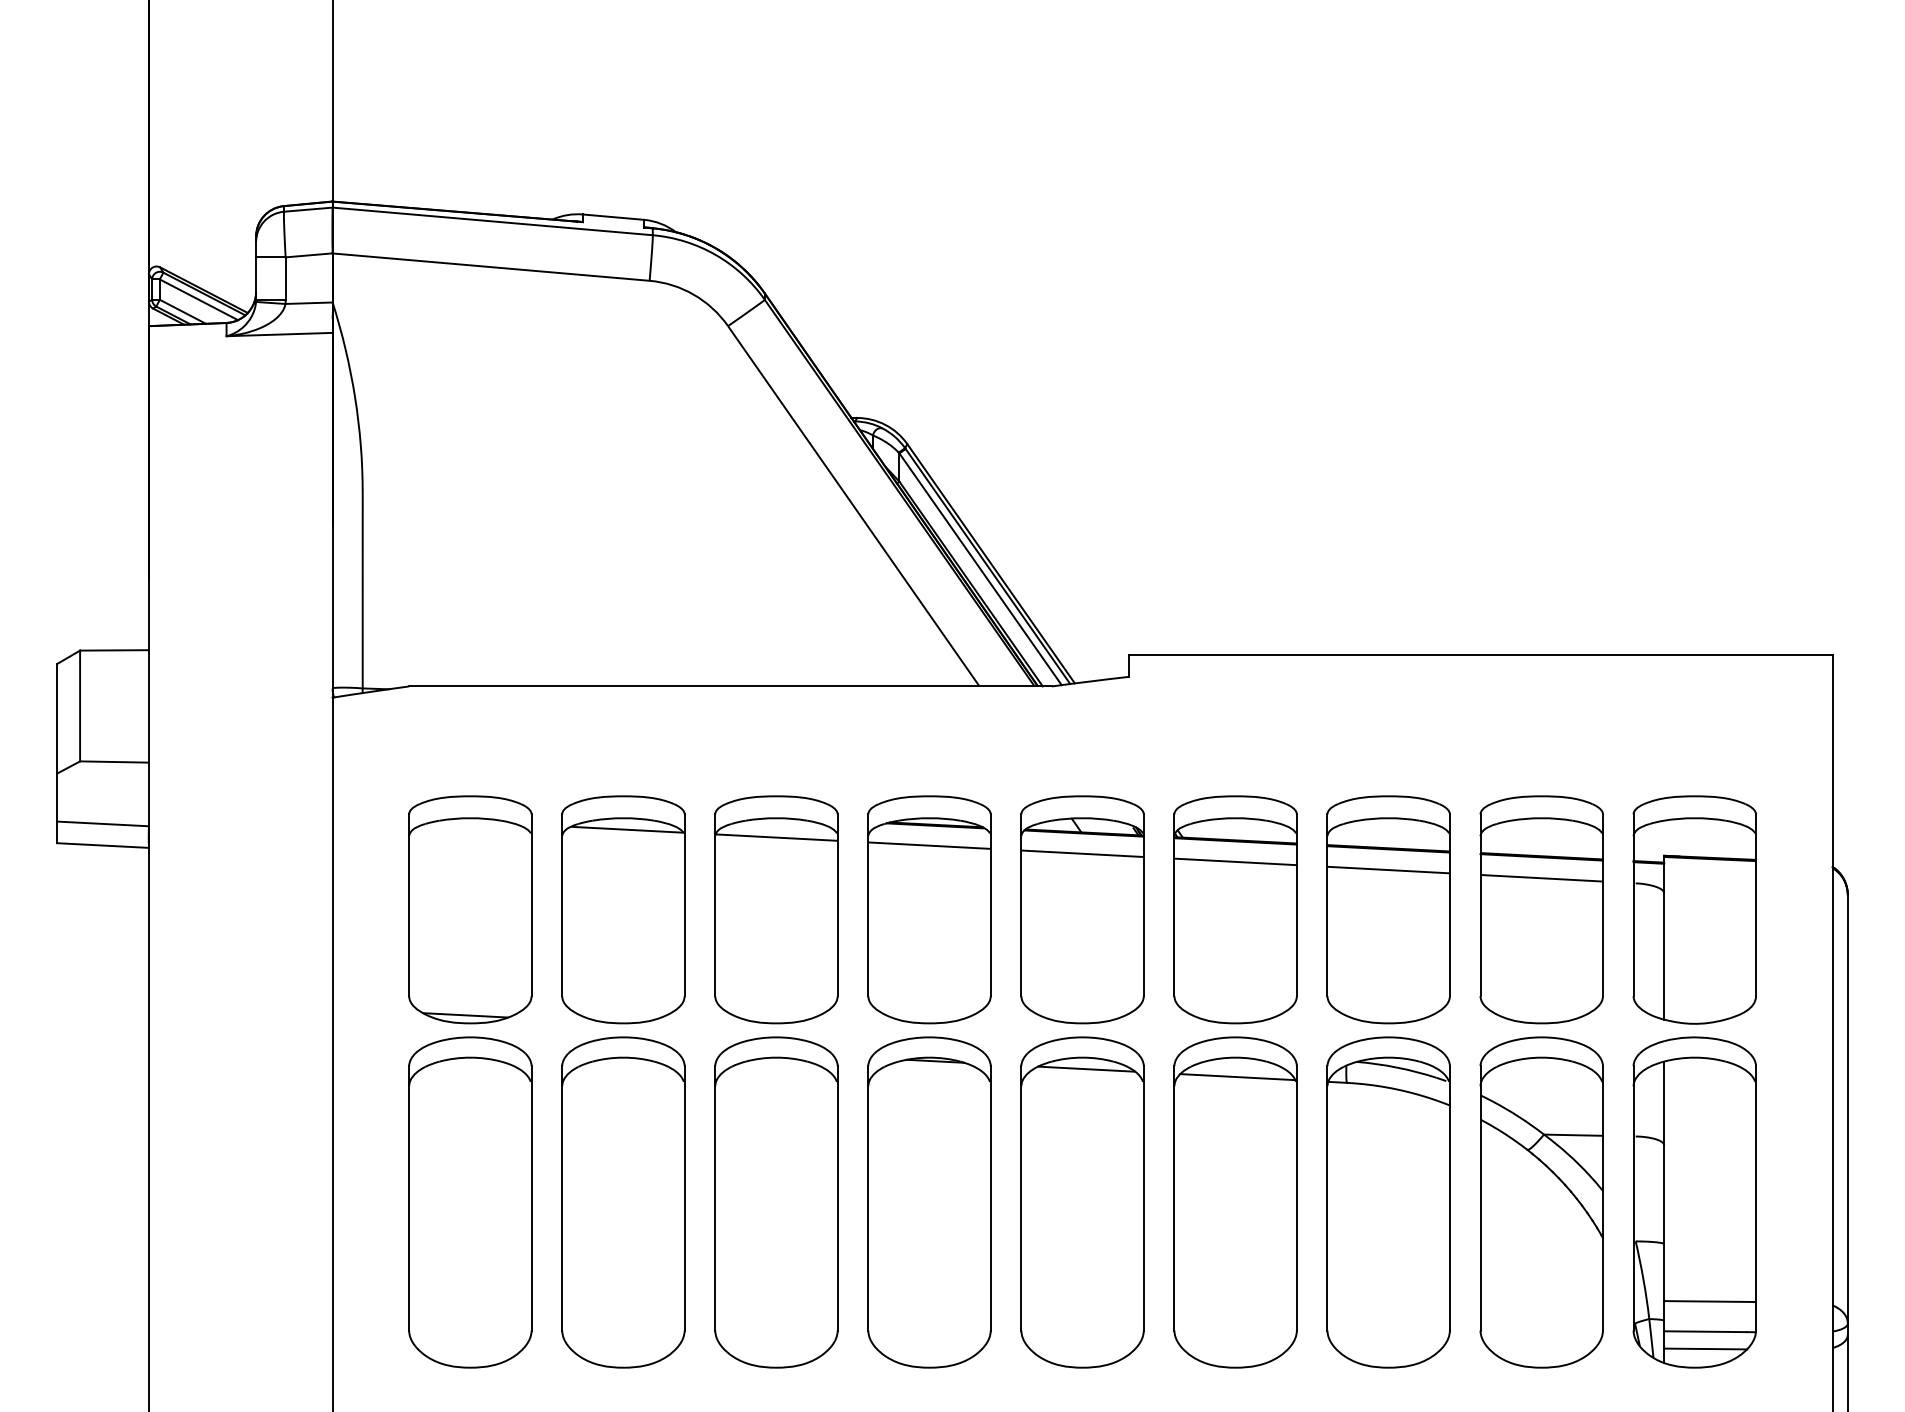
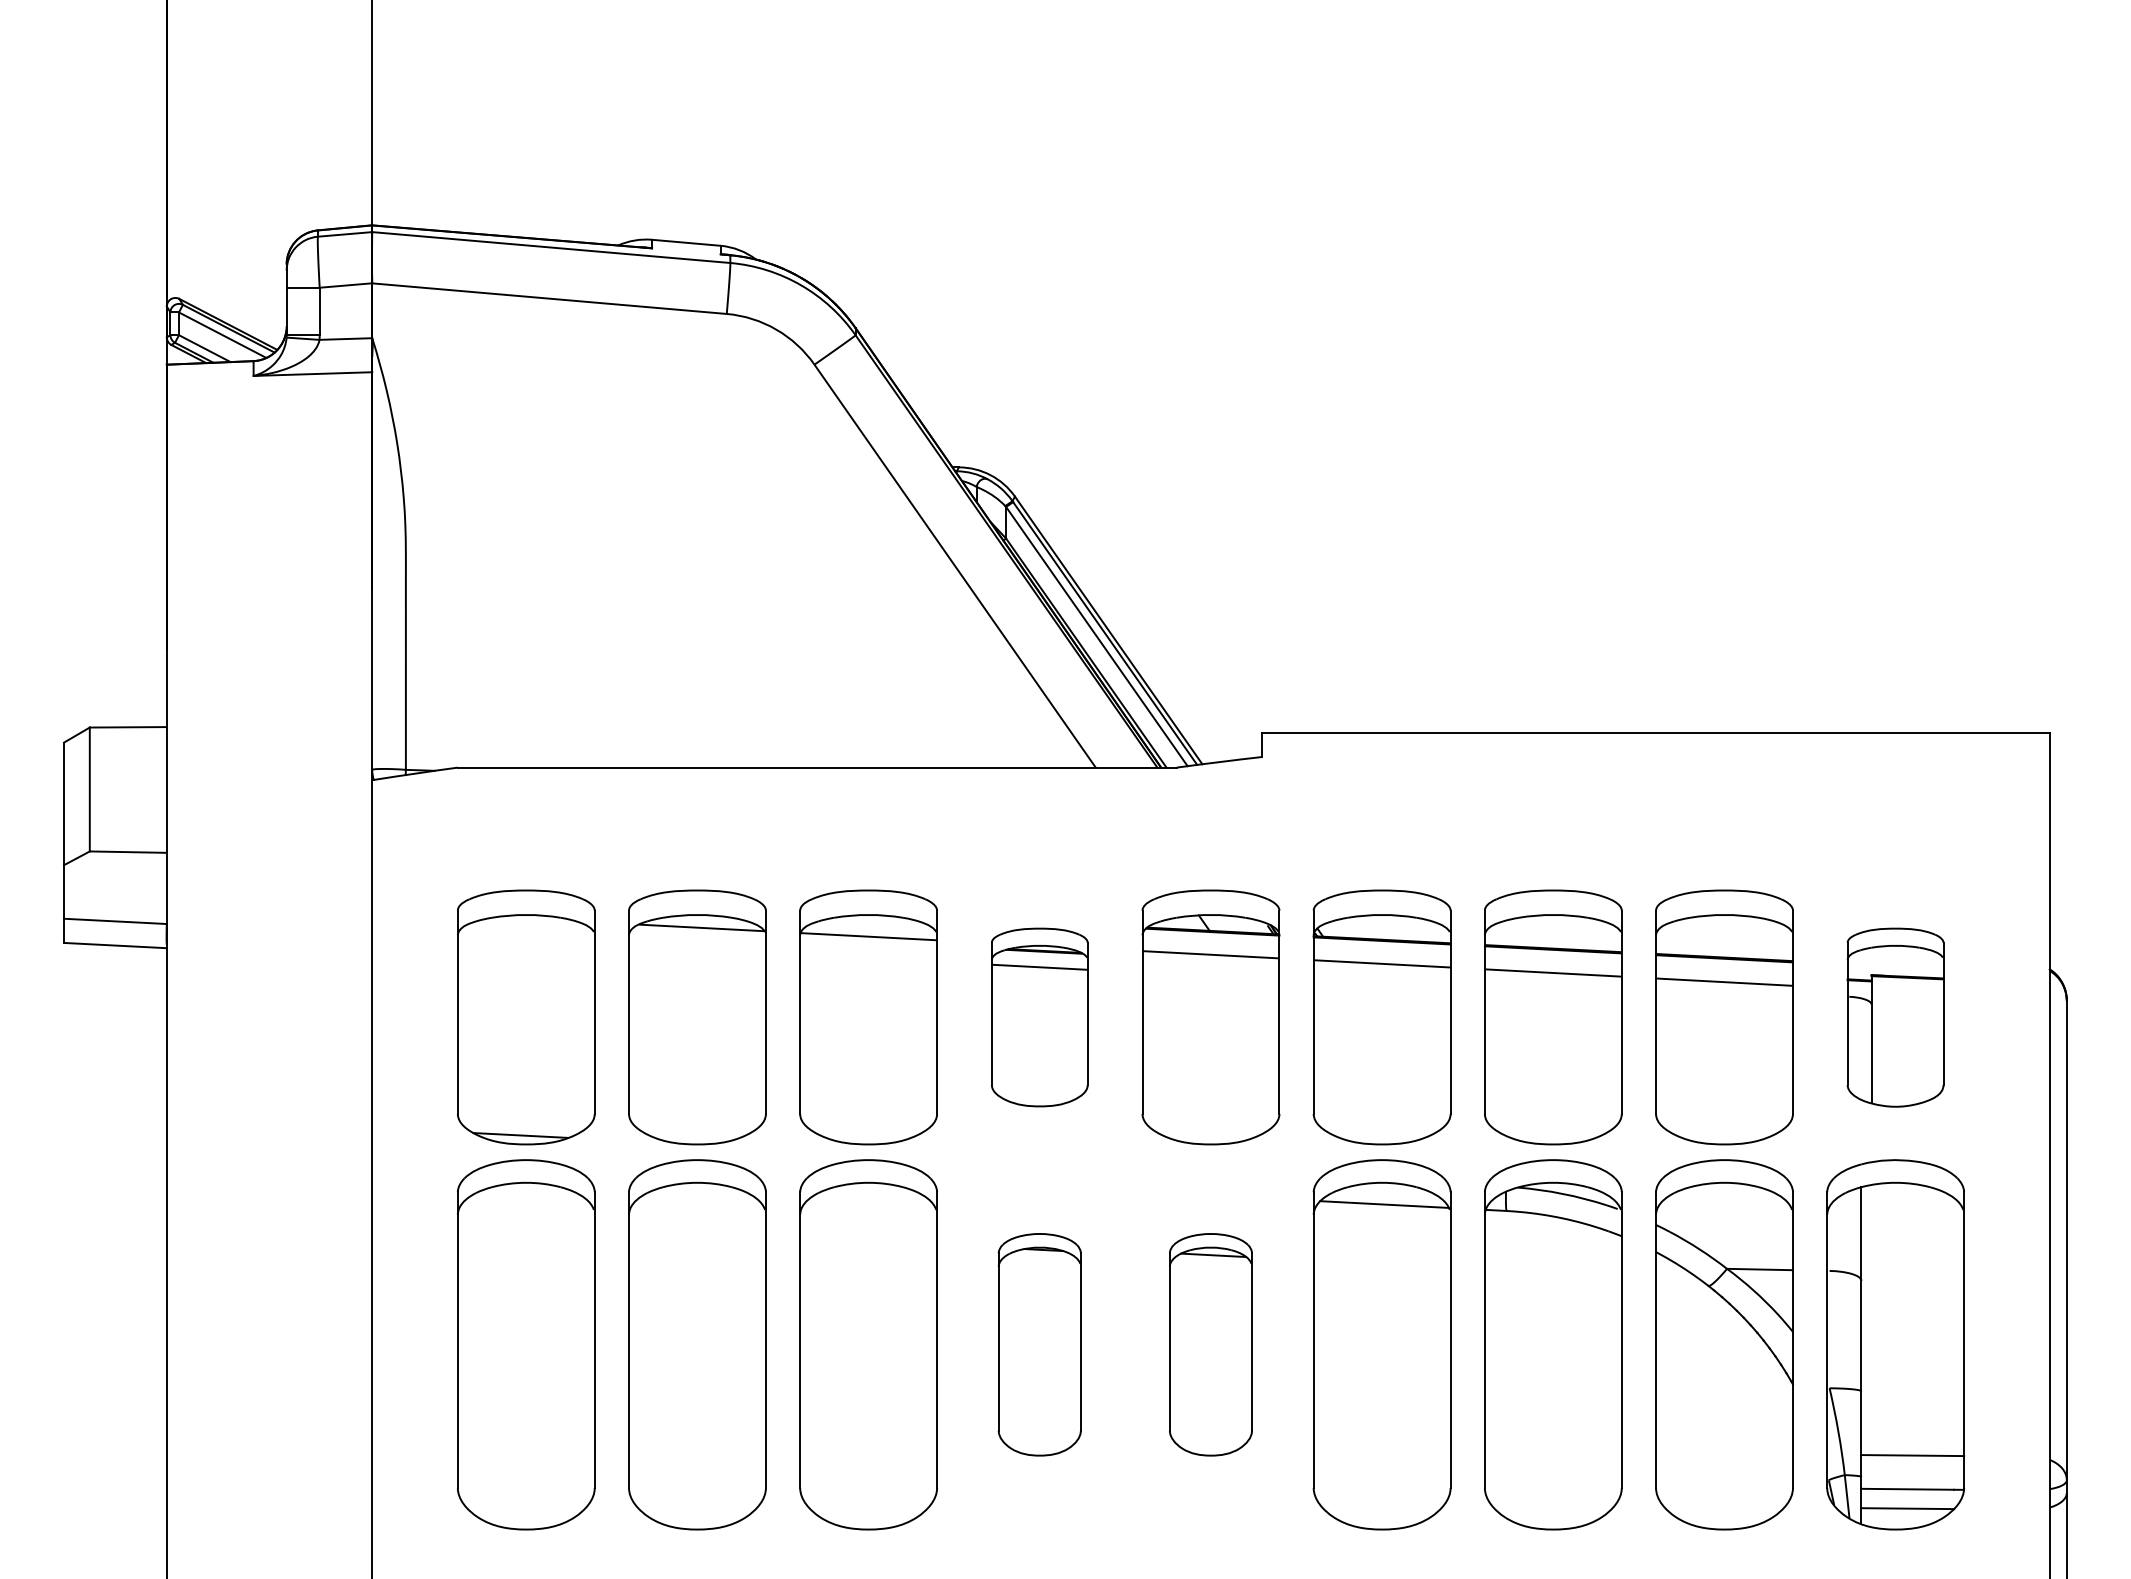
part: (929, 909) -> (1039, 1017), size x0.7
part: (1694, 909) -> (1895, 1017), size x0.7
part: (929, 1202) -> (1039, 1344), size x0.6
part: (1082, 1202) -> (1210, 1344), size x0.6

